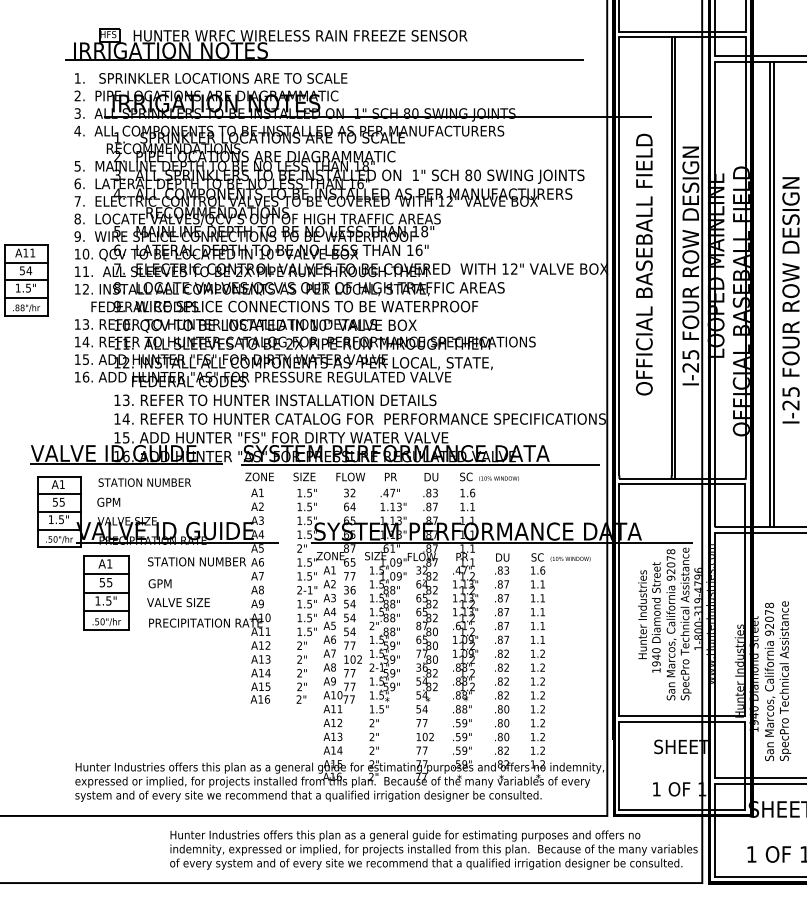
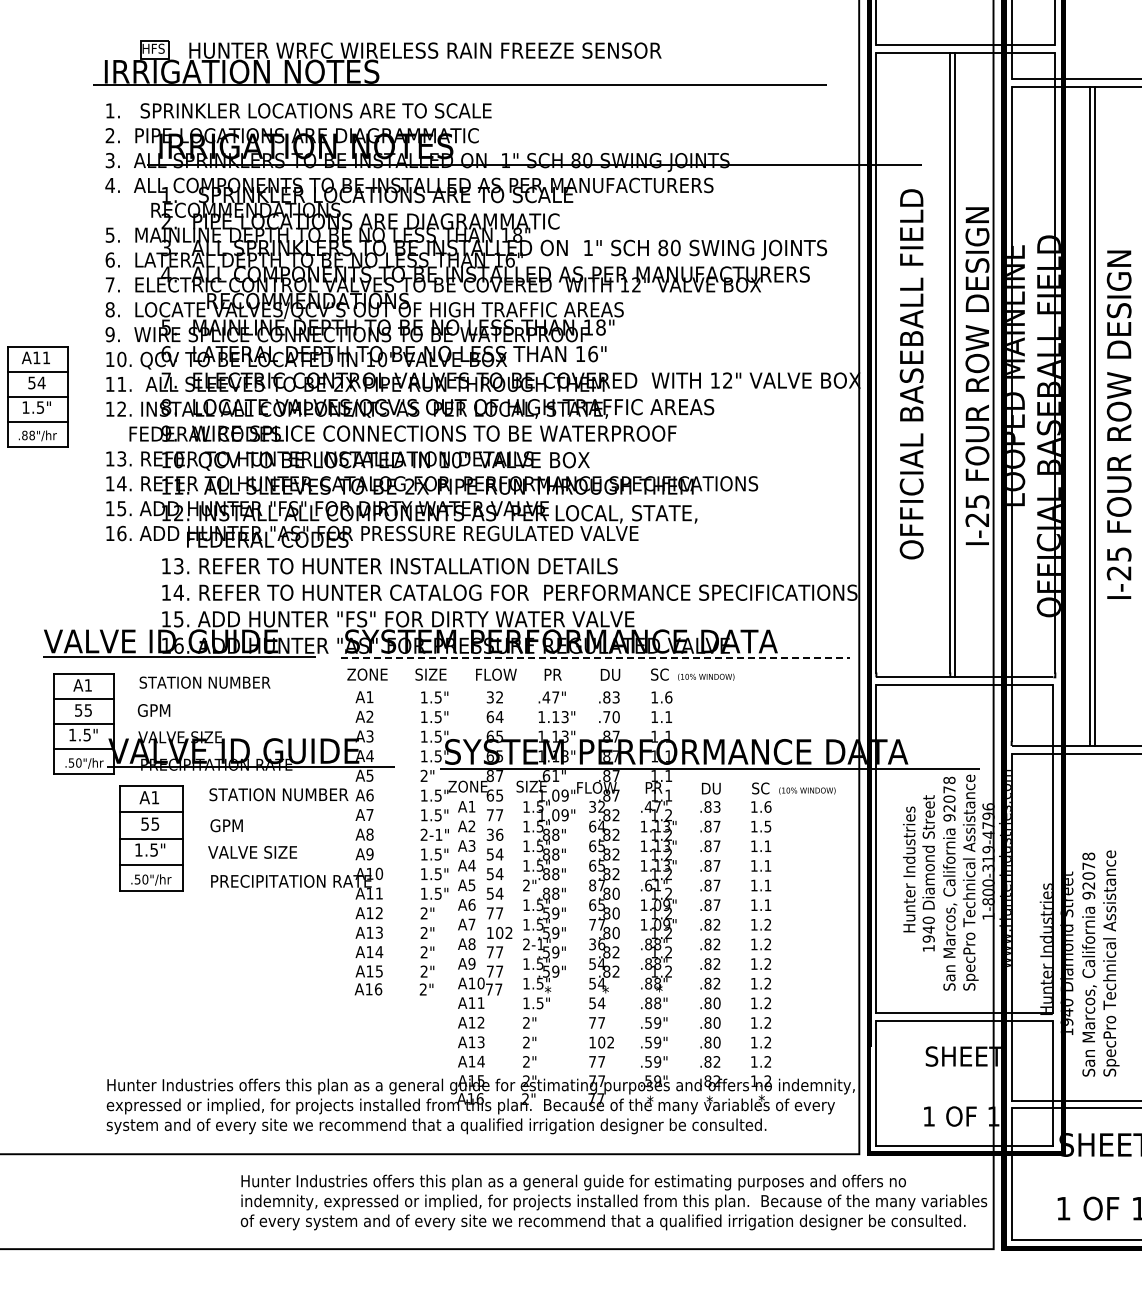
line: (420, 464) -> (595, 657), solid -> dashed
text: (432, 507) -> (611, 717), .87 -> .70
text: (542, 584) -> (767, 826), 1.1 -> 1.5

